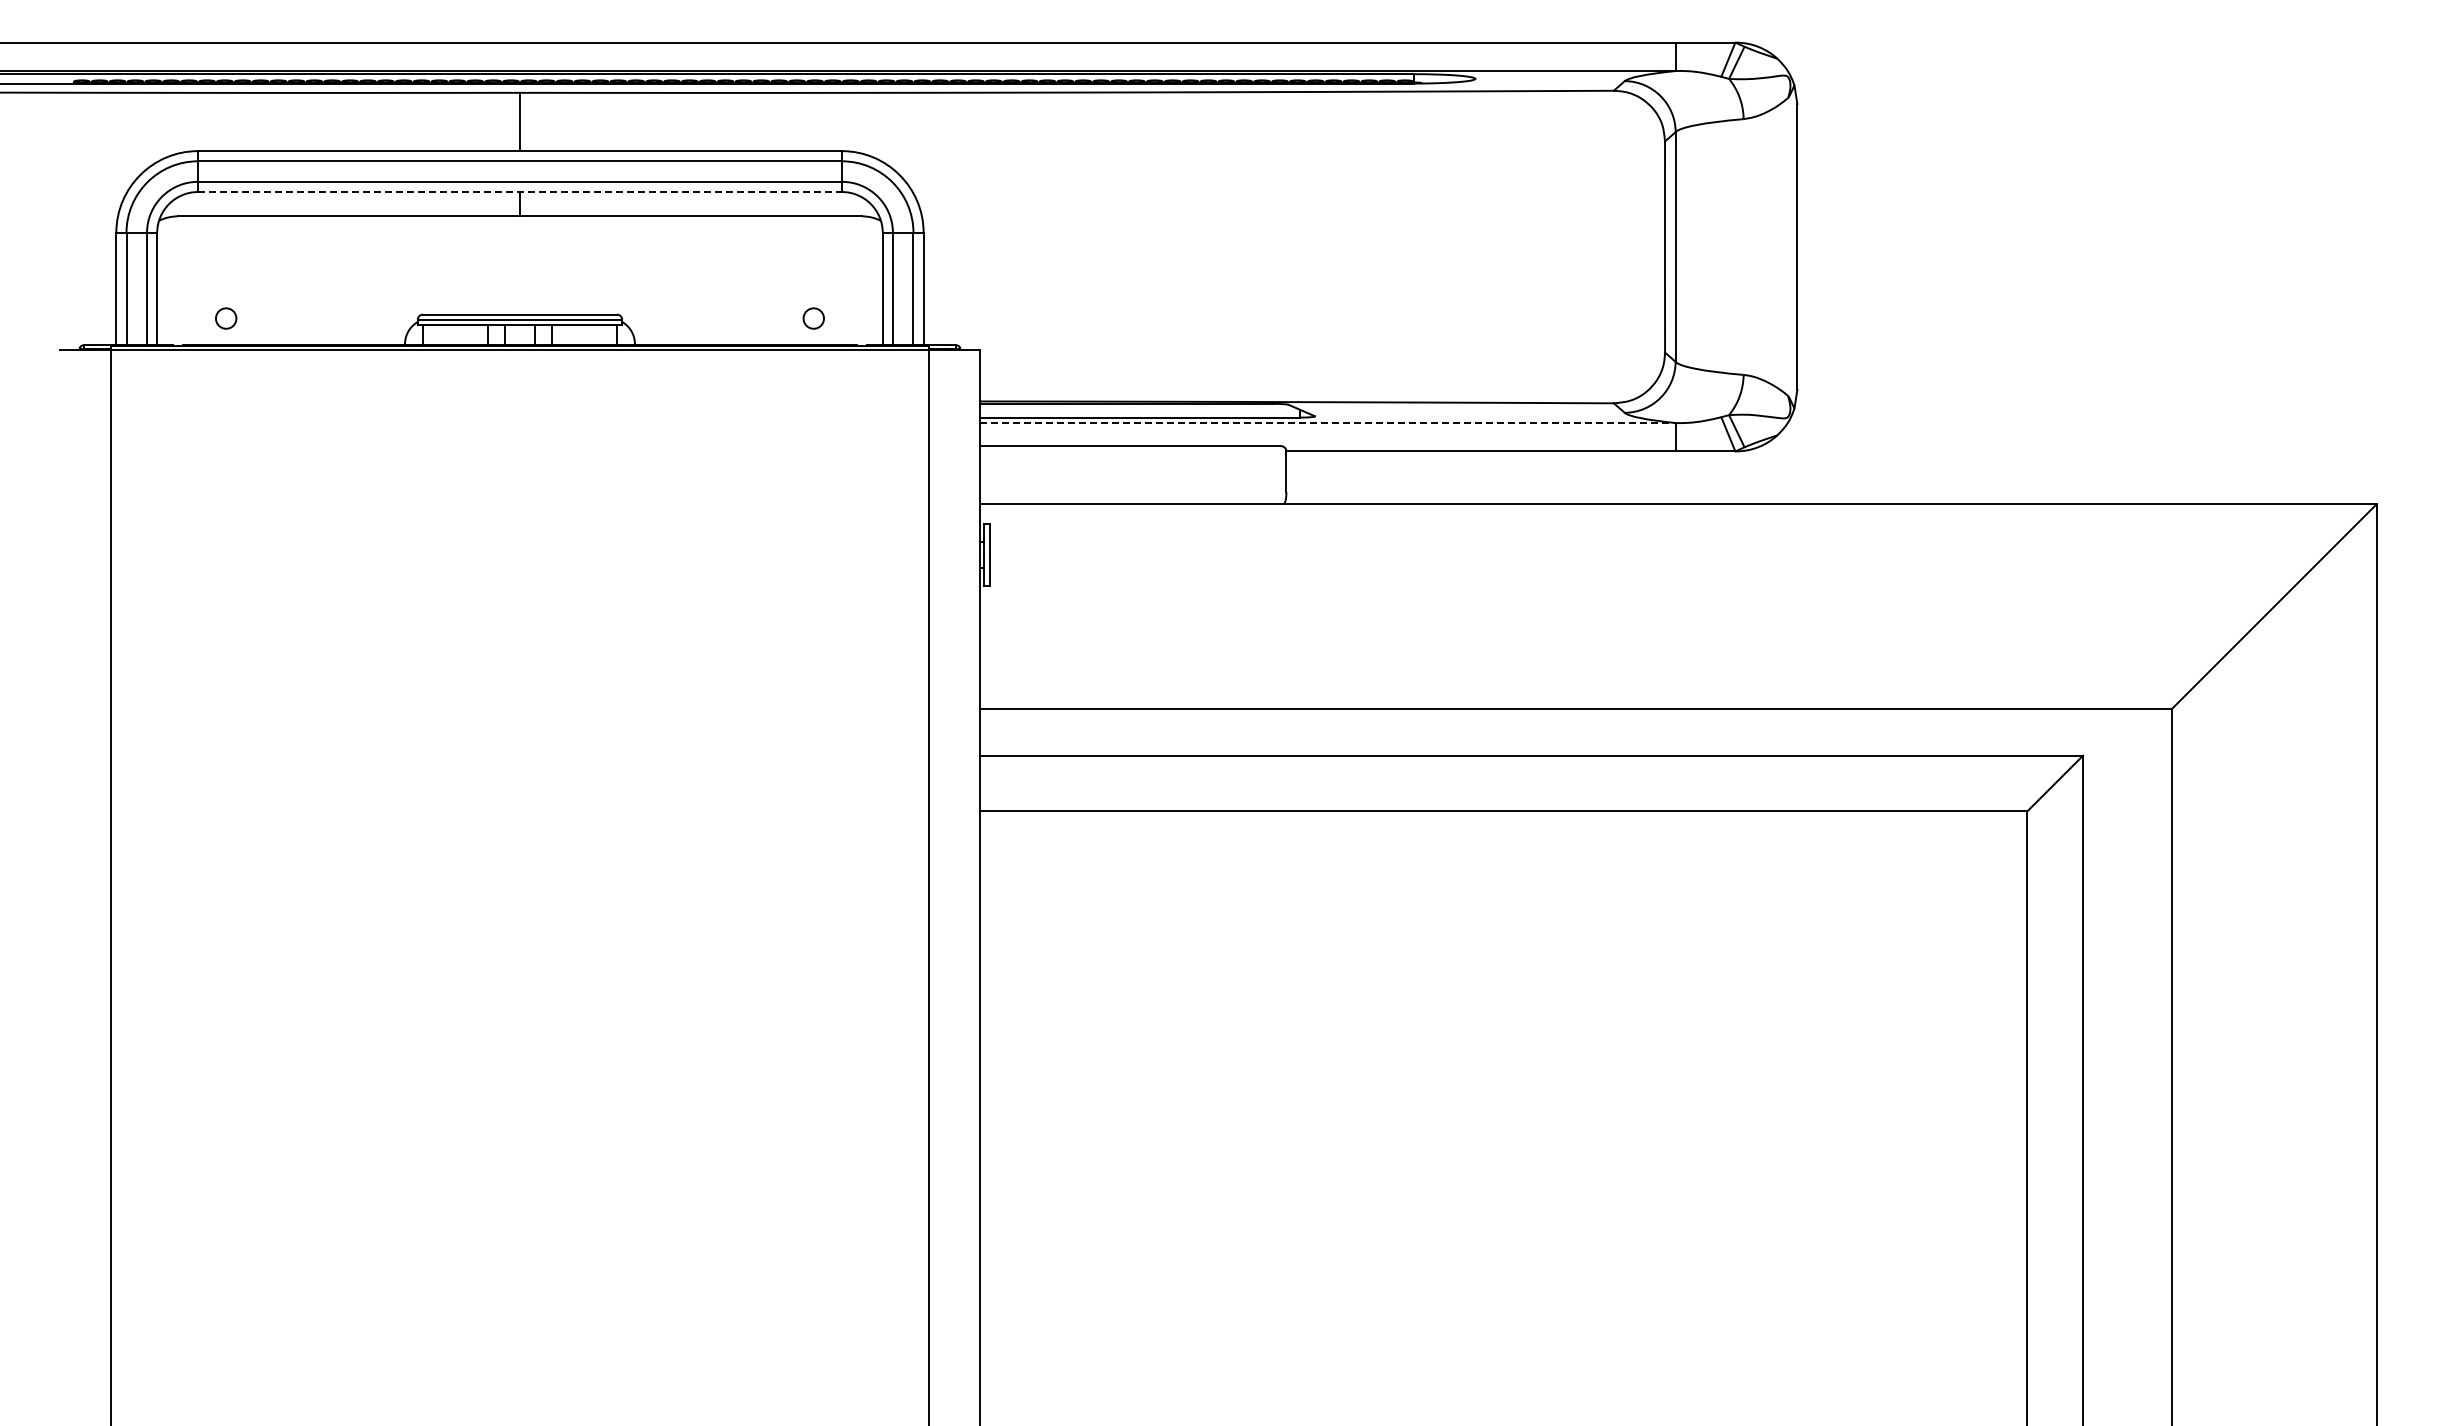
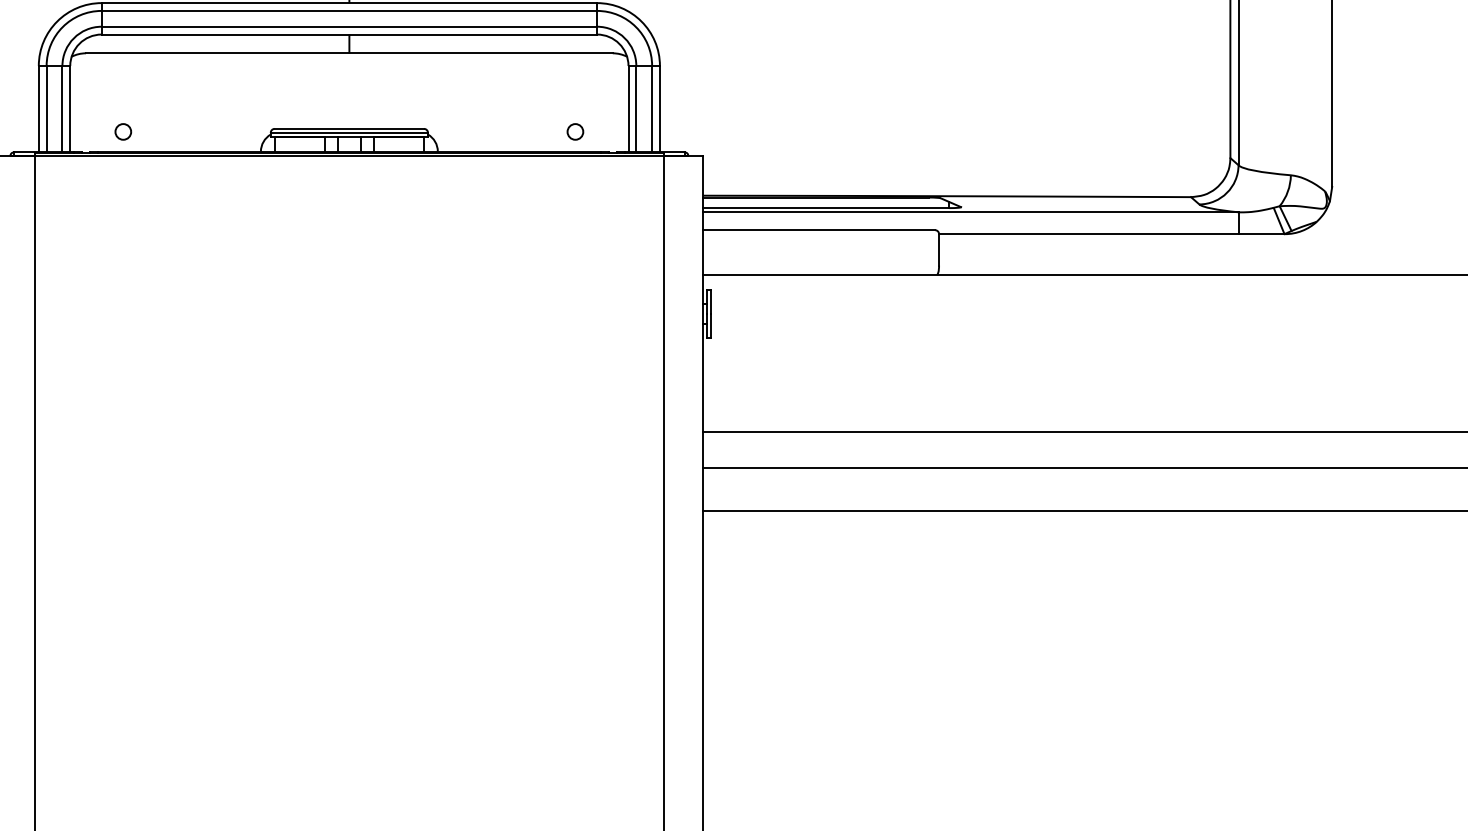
line: (519, 192) -> (349, 34), dashed -> solid
line: (1328, 423) -> (971, 212), dashed -> solid

